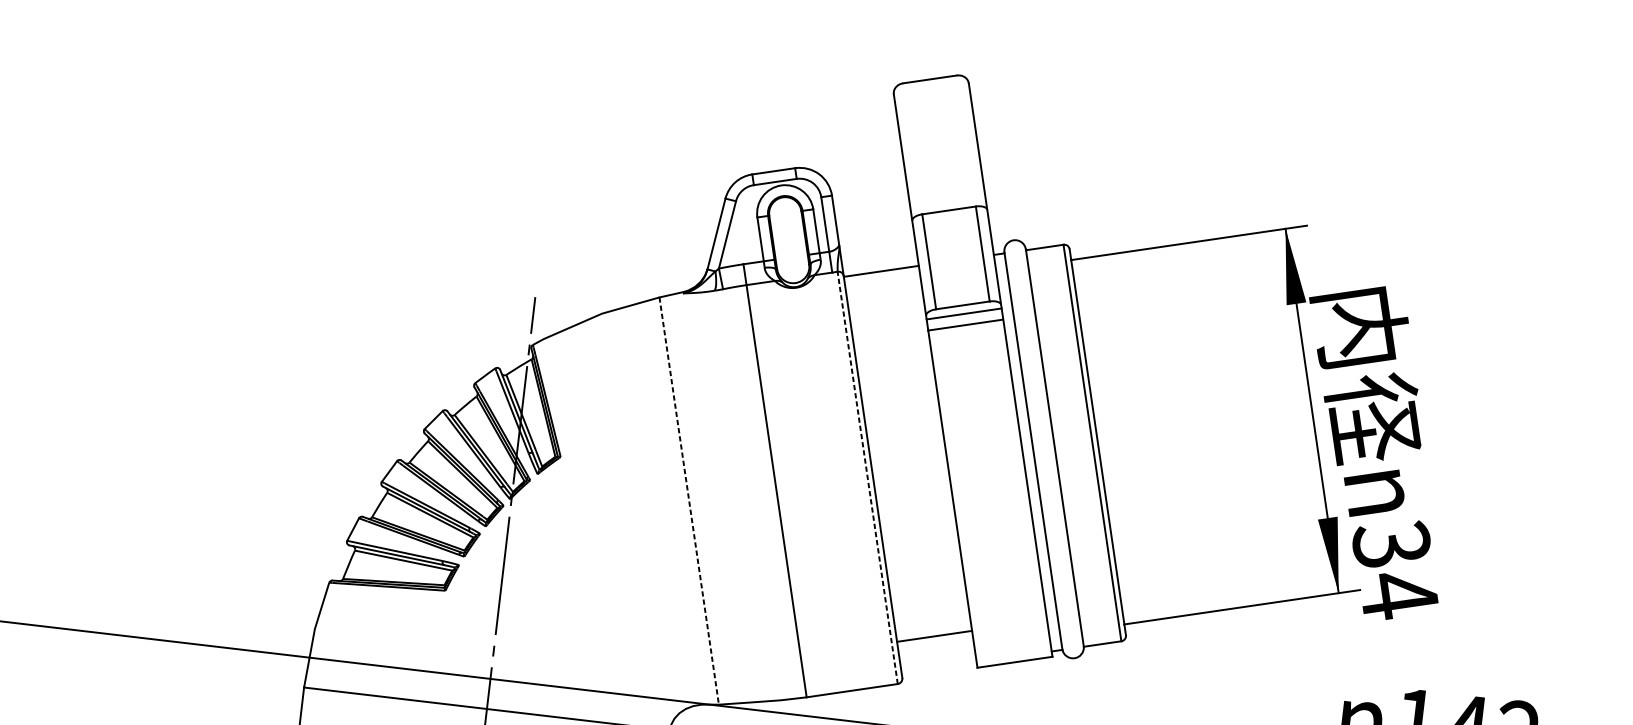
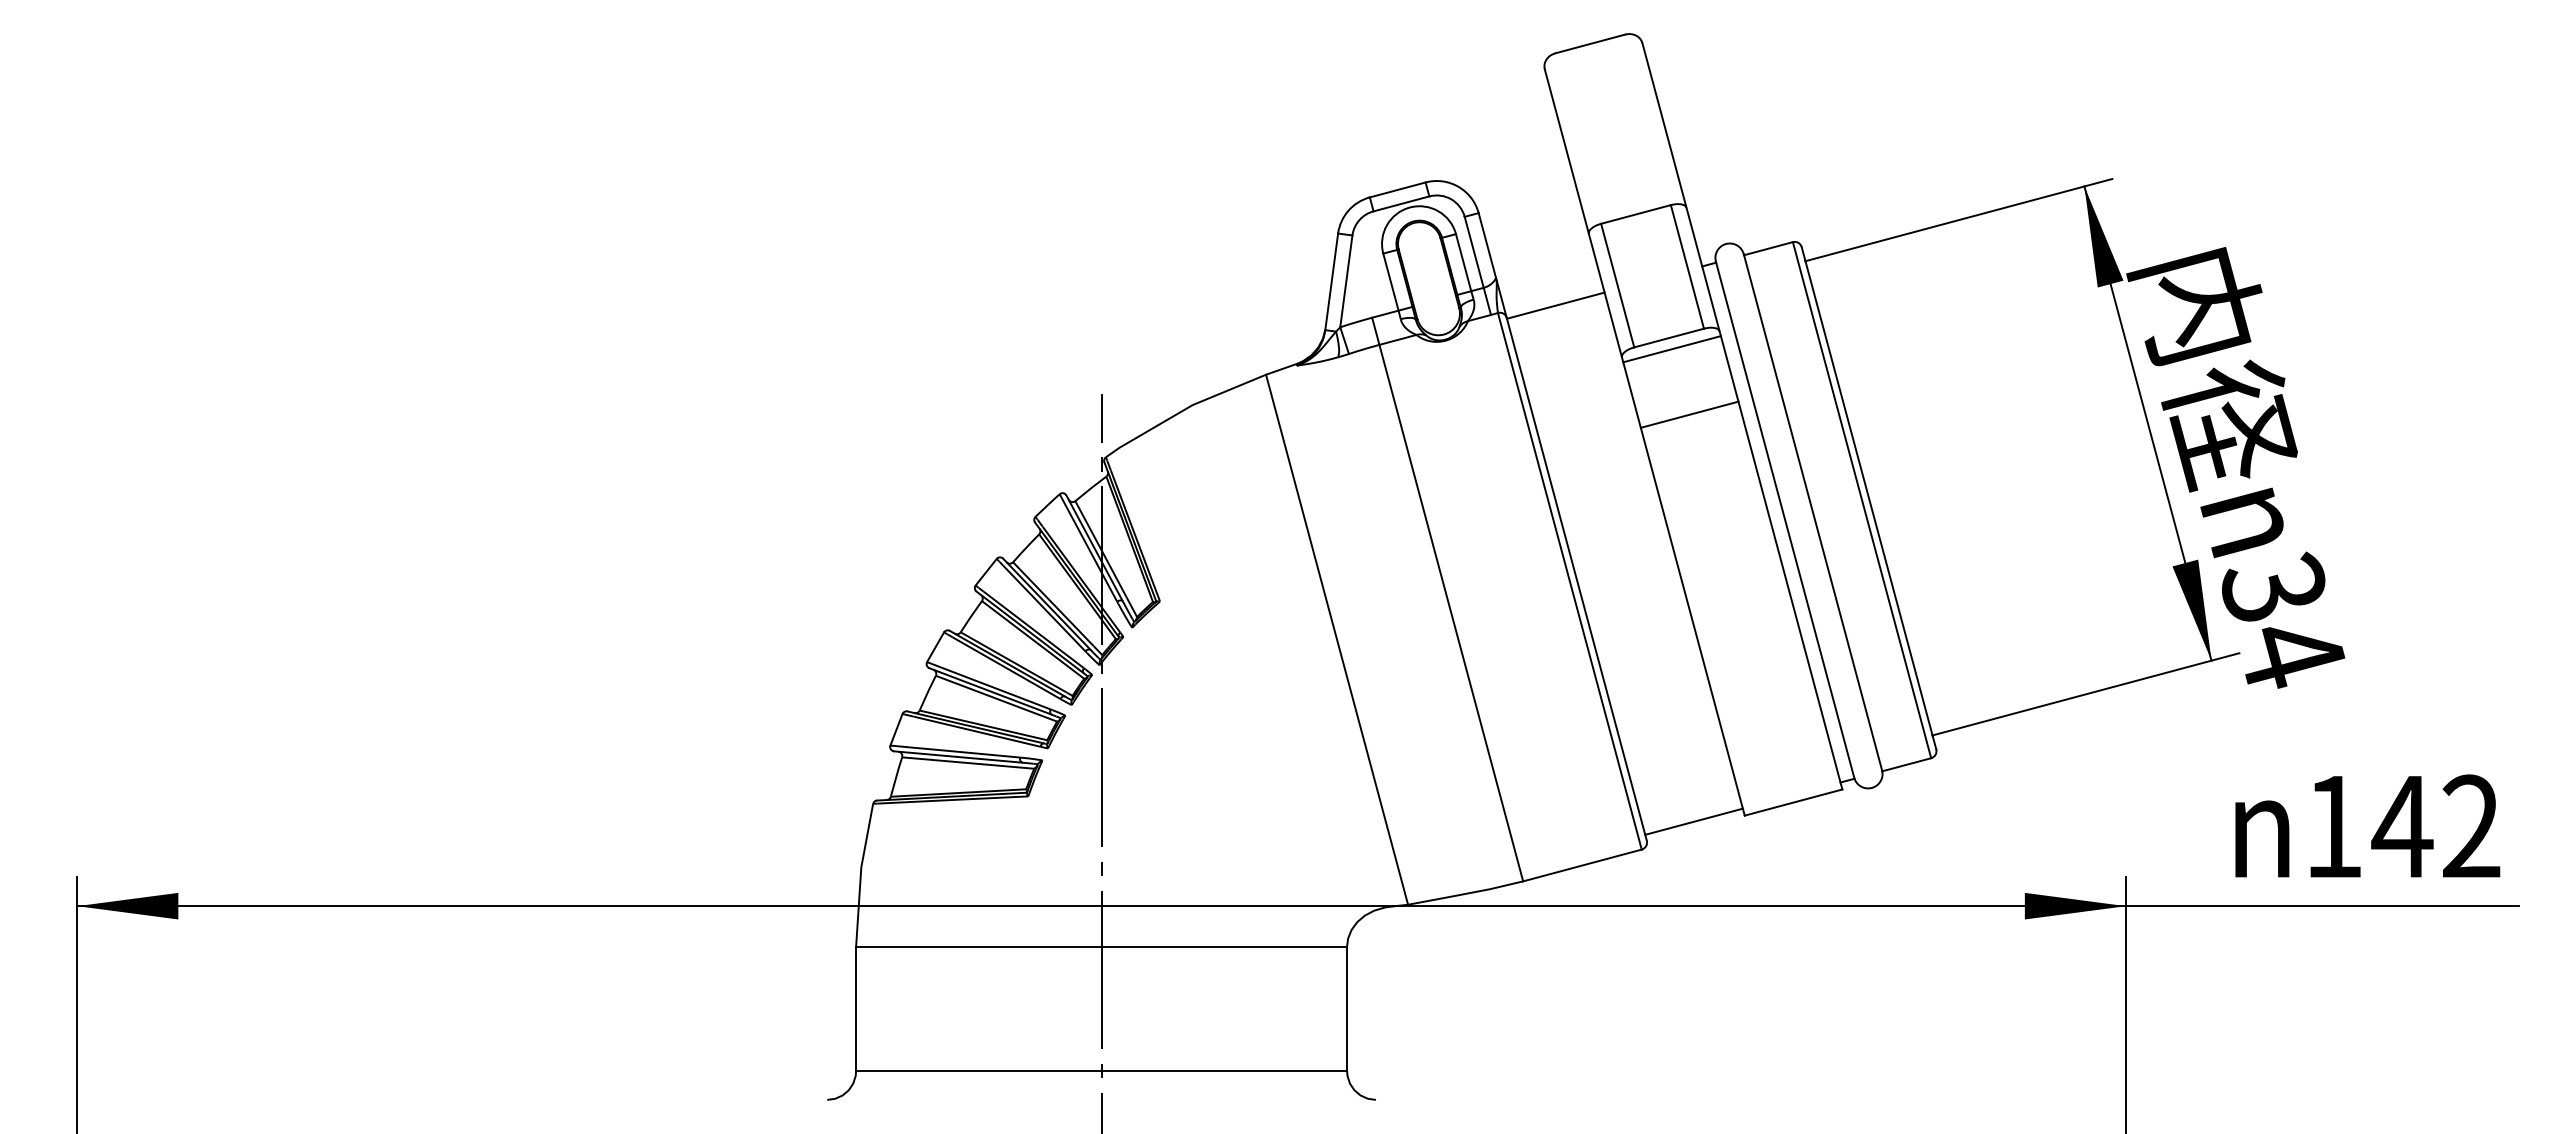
line: (965, 324) -> (1689, 414), moved
line: (867, 478) -> (1569, 581), dashed -> solid
line: (689, 501) -> (1337, 640), dashed -> solid
line: (934, 636) -> (1693, 821), moved

